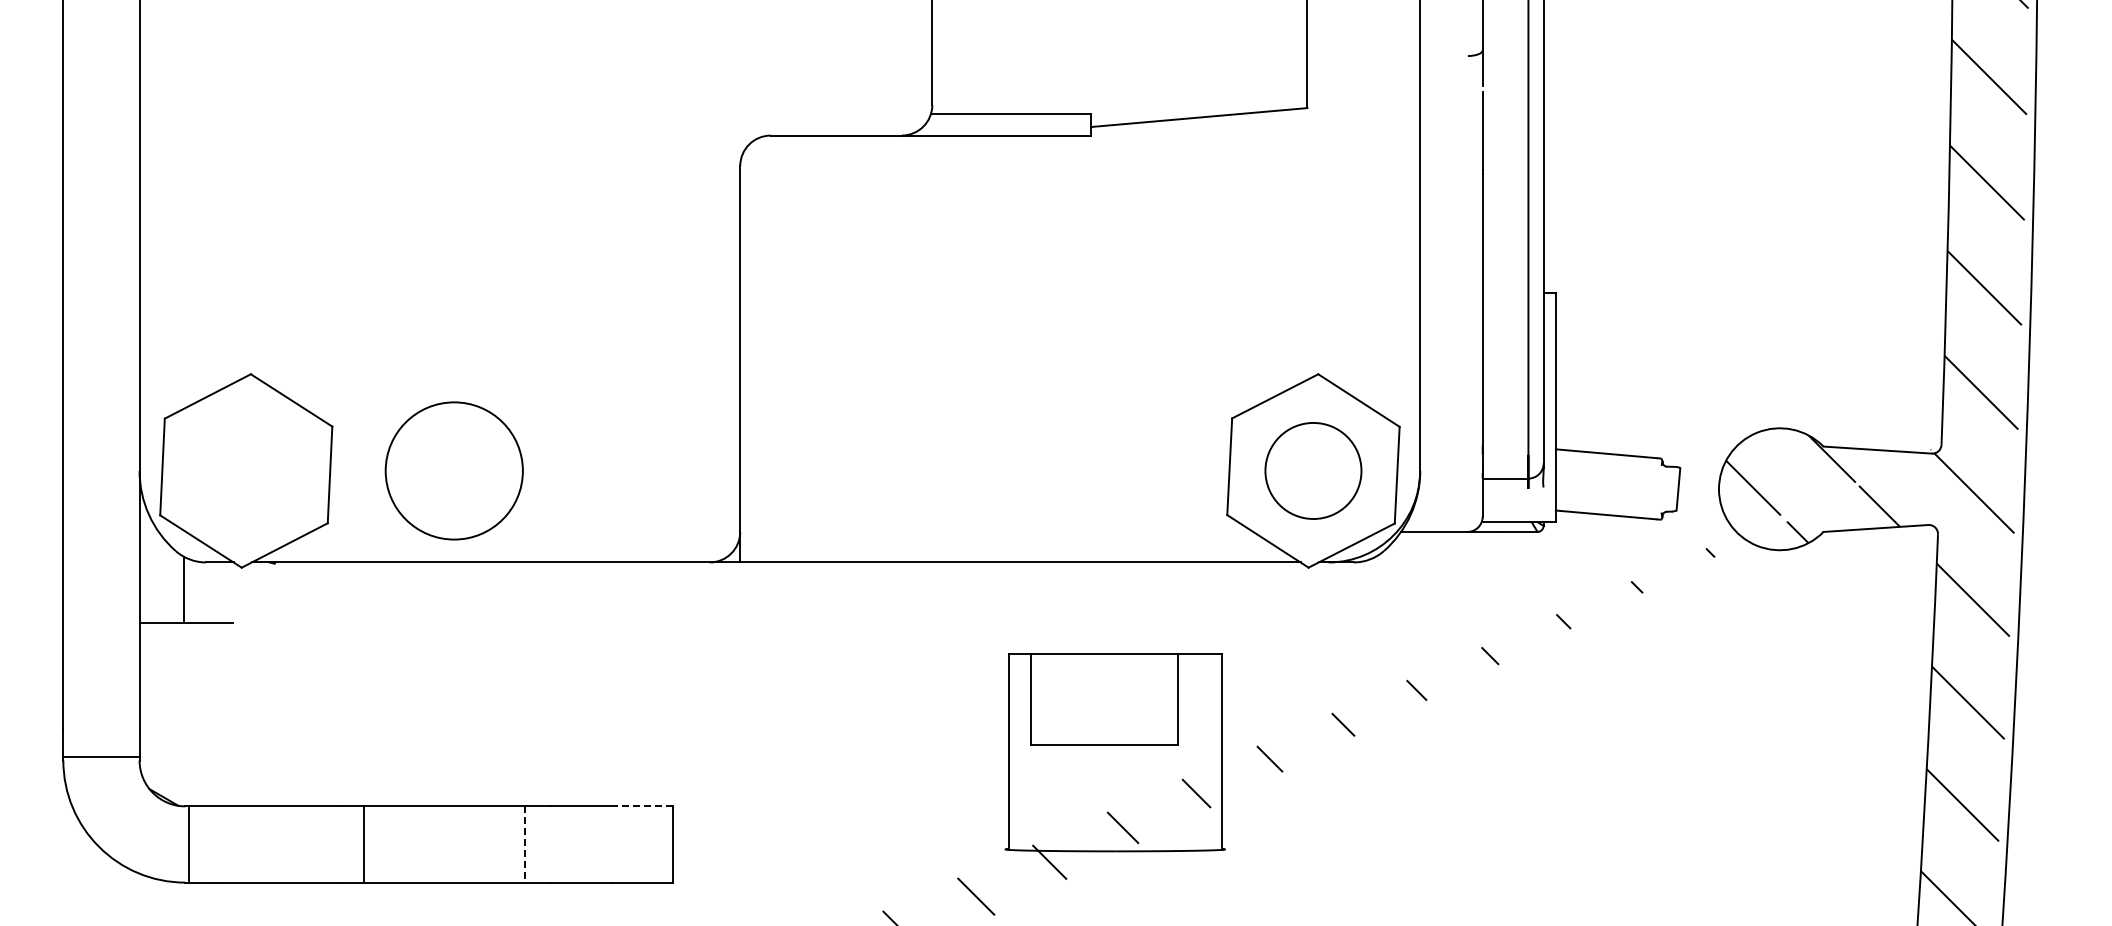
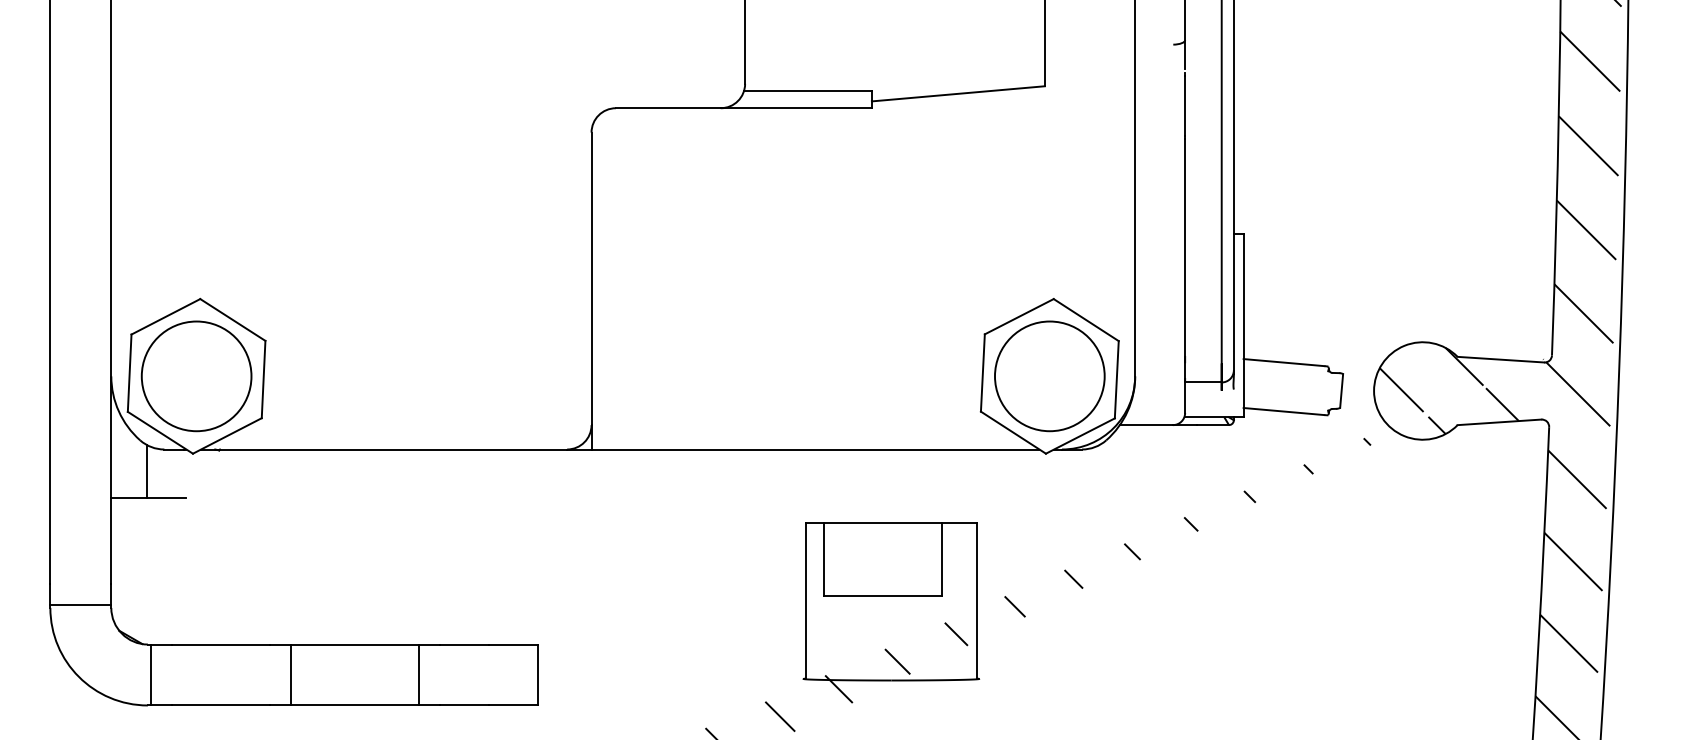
circle: (453, 470) -> (196, 375), moved
circle: (1313, 470) -> (1049, 375), size x1.43
line: (642, 806) -> (513, 644), dashed -> solid
line: (524, 844) -> (419, 675), dashed -> solid

